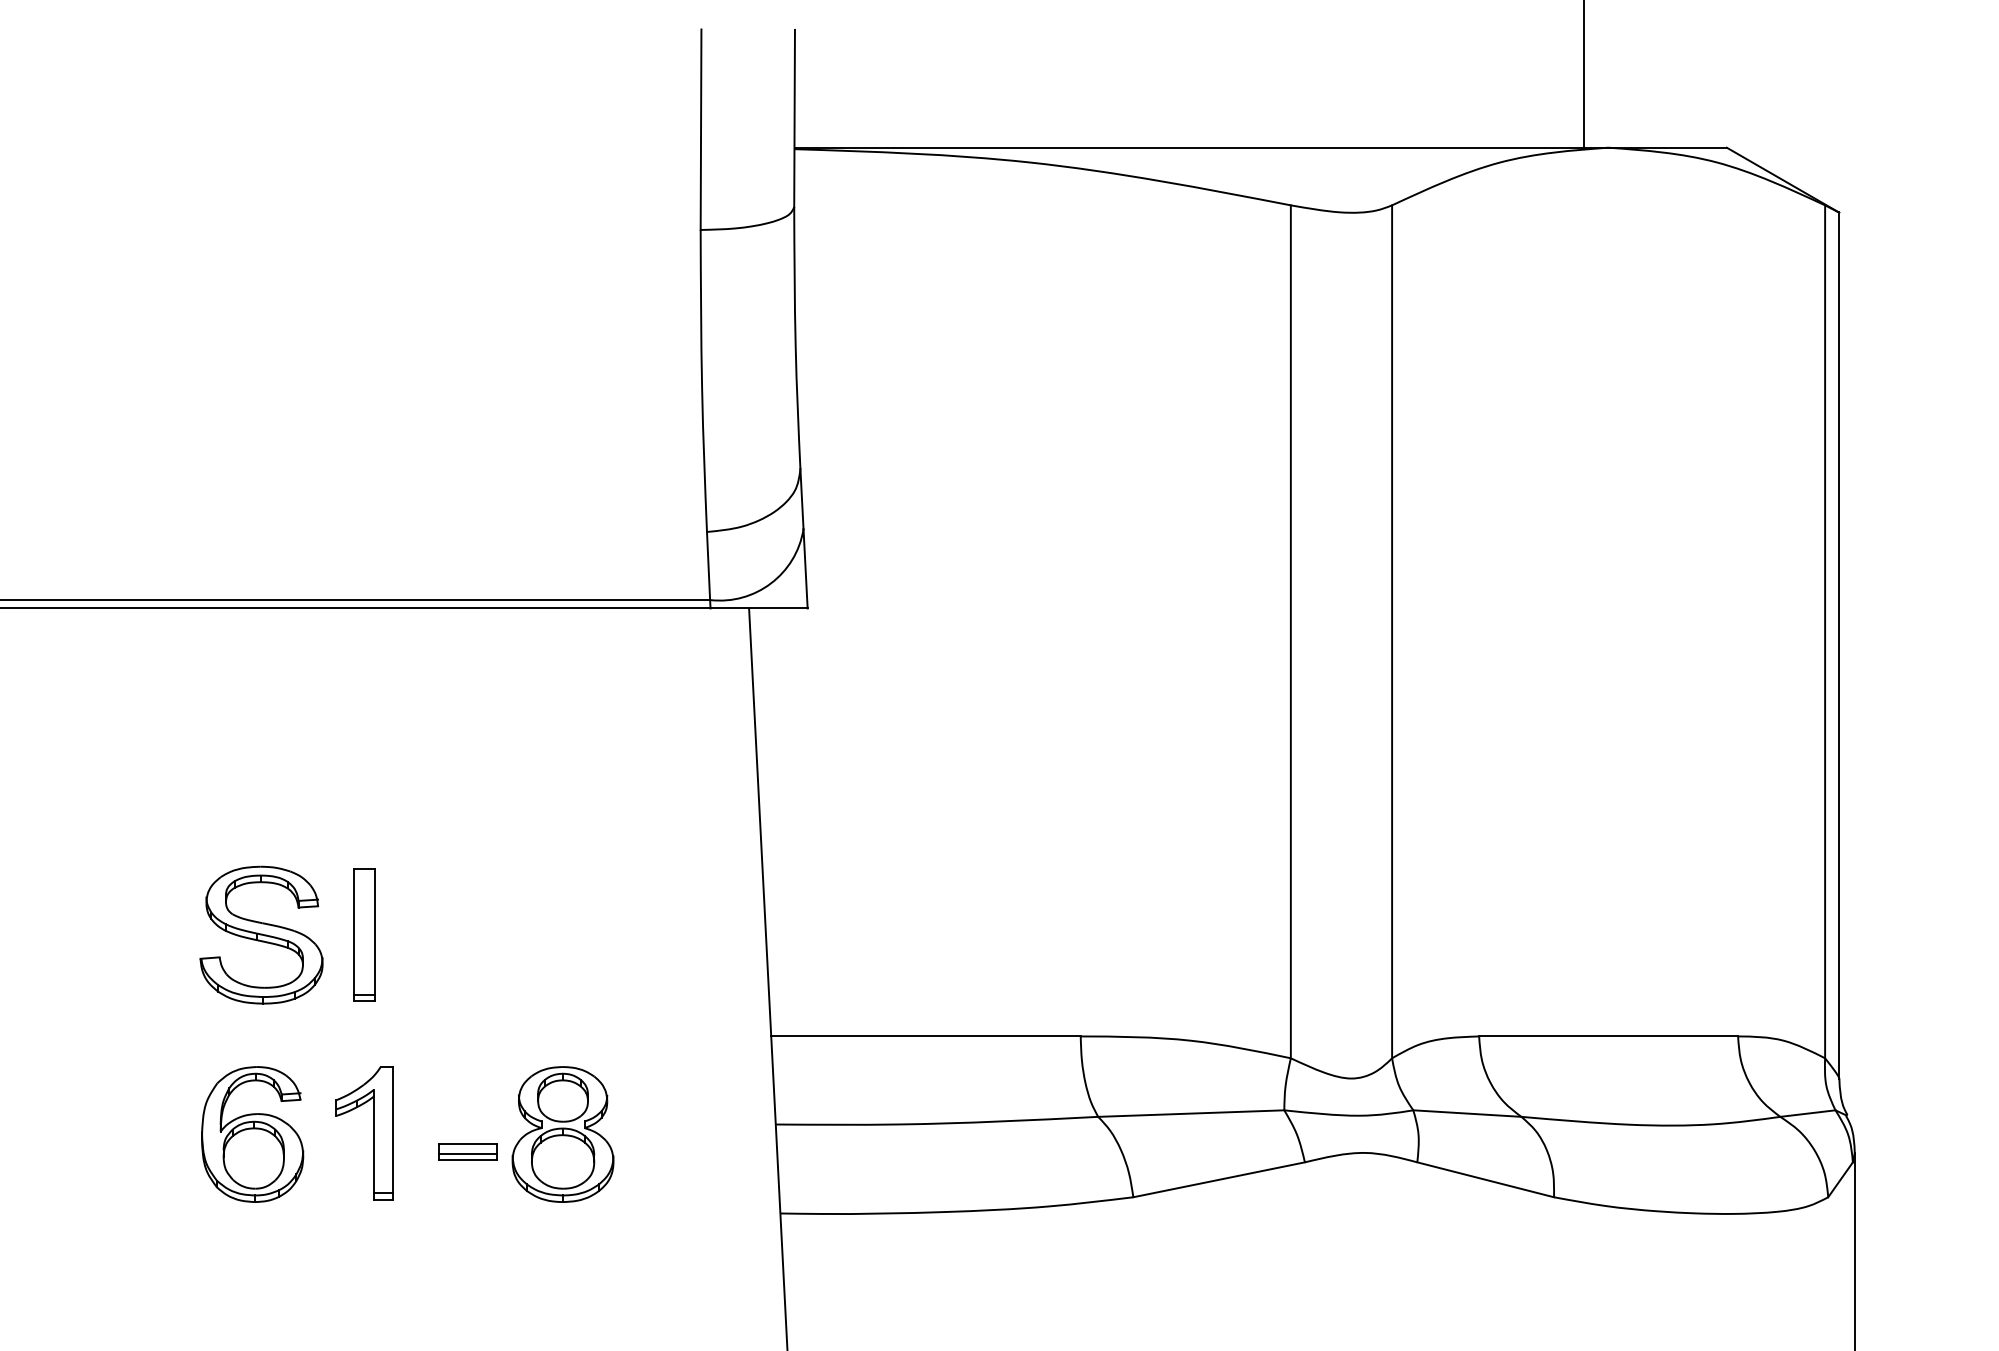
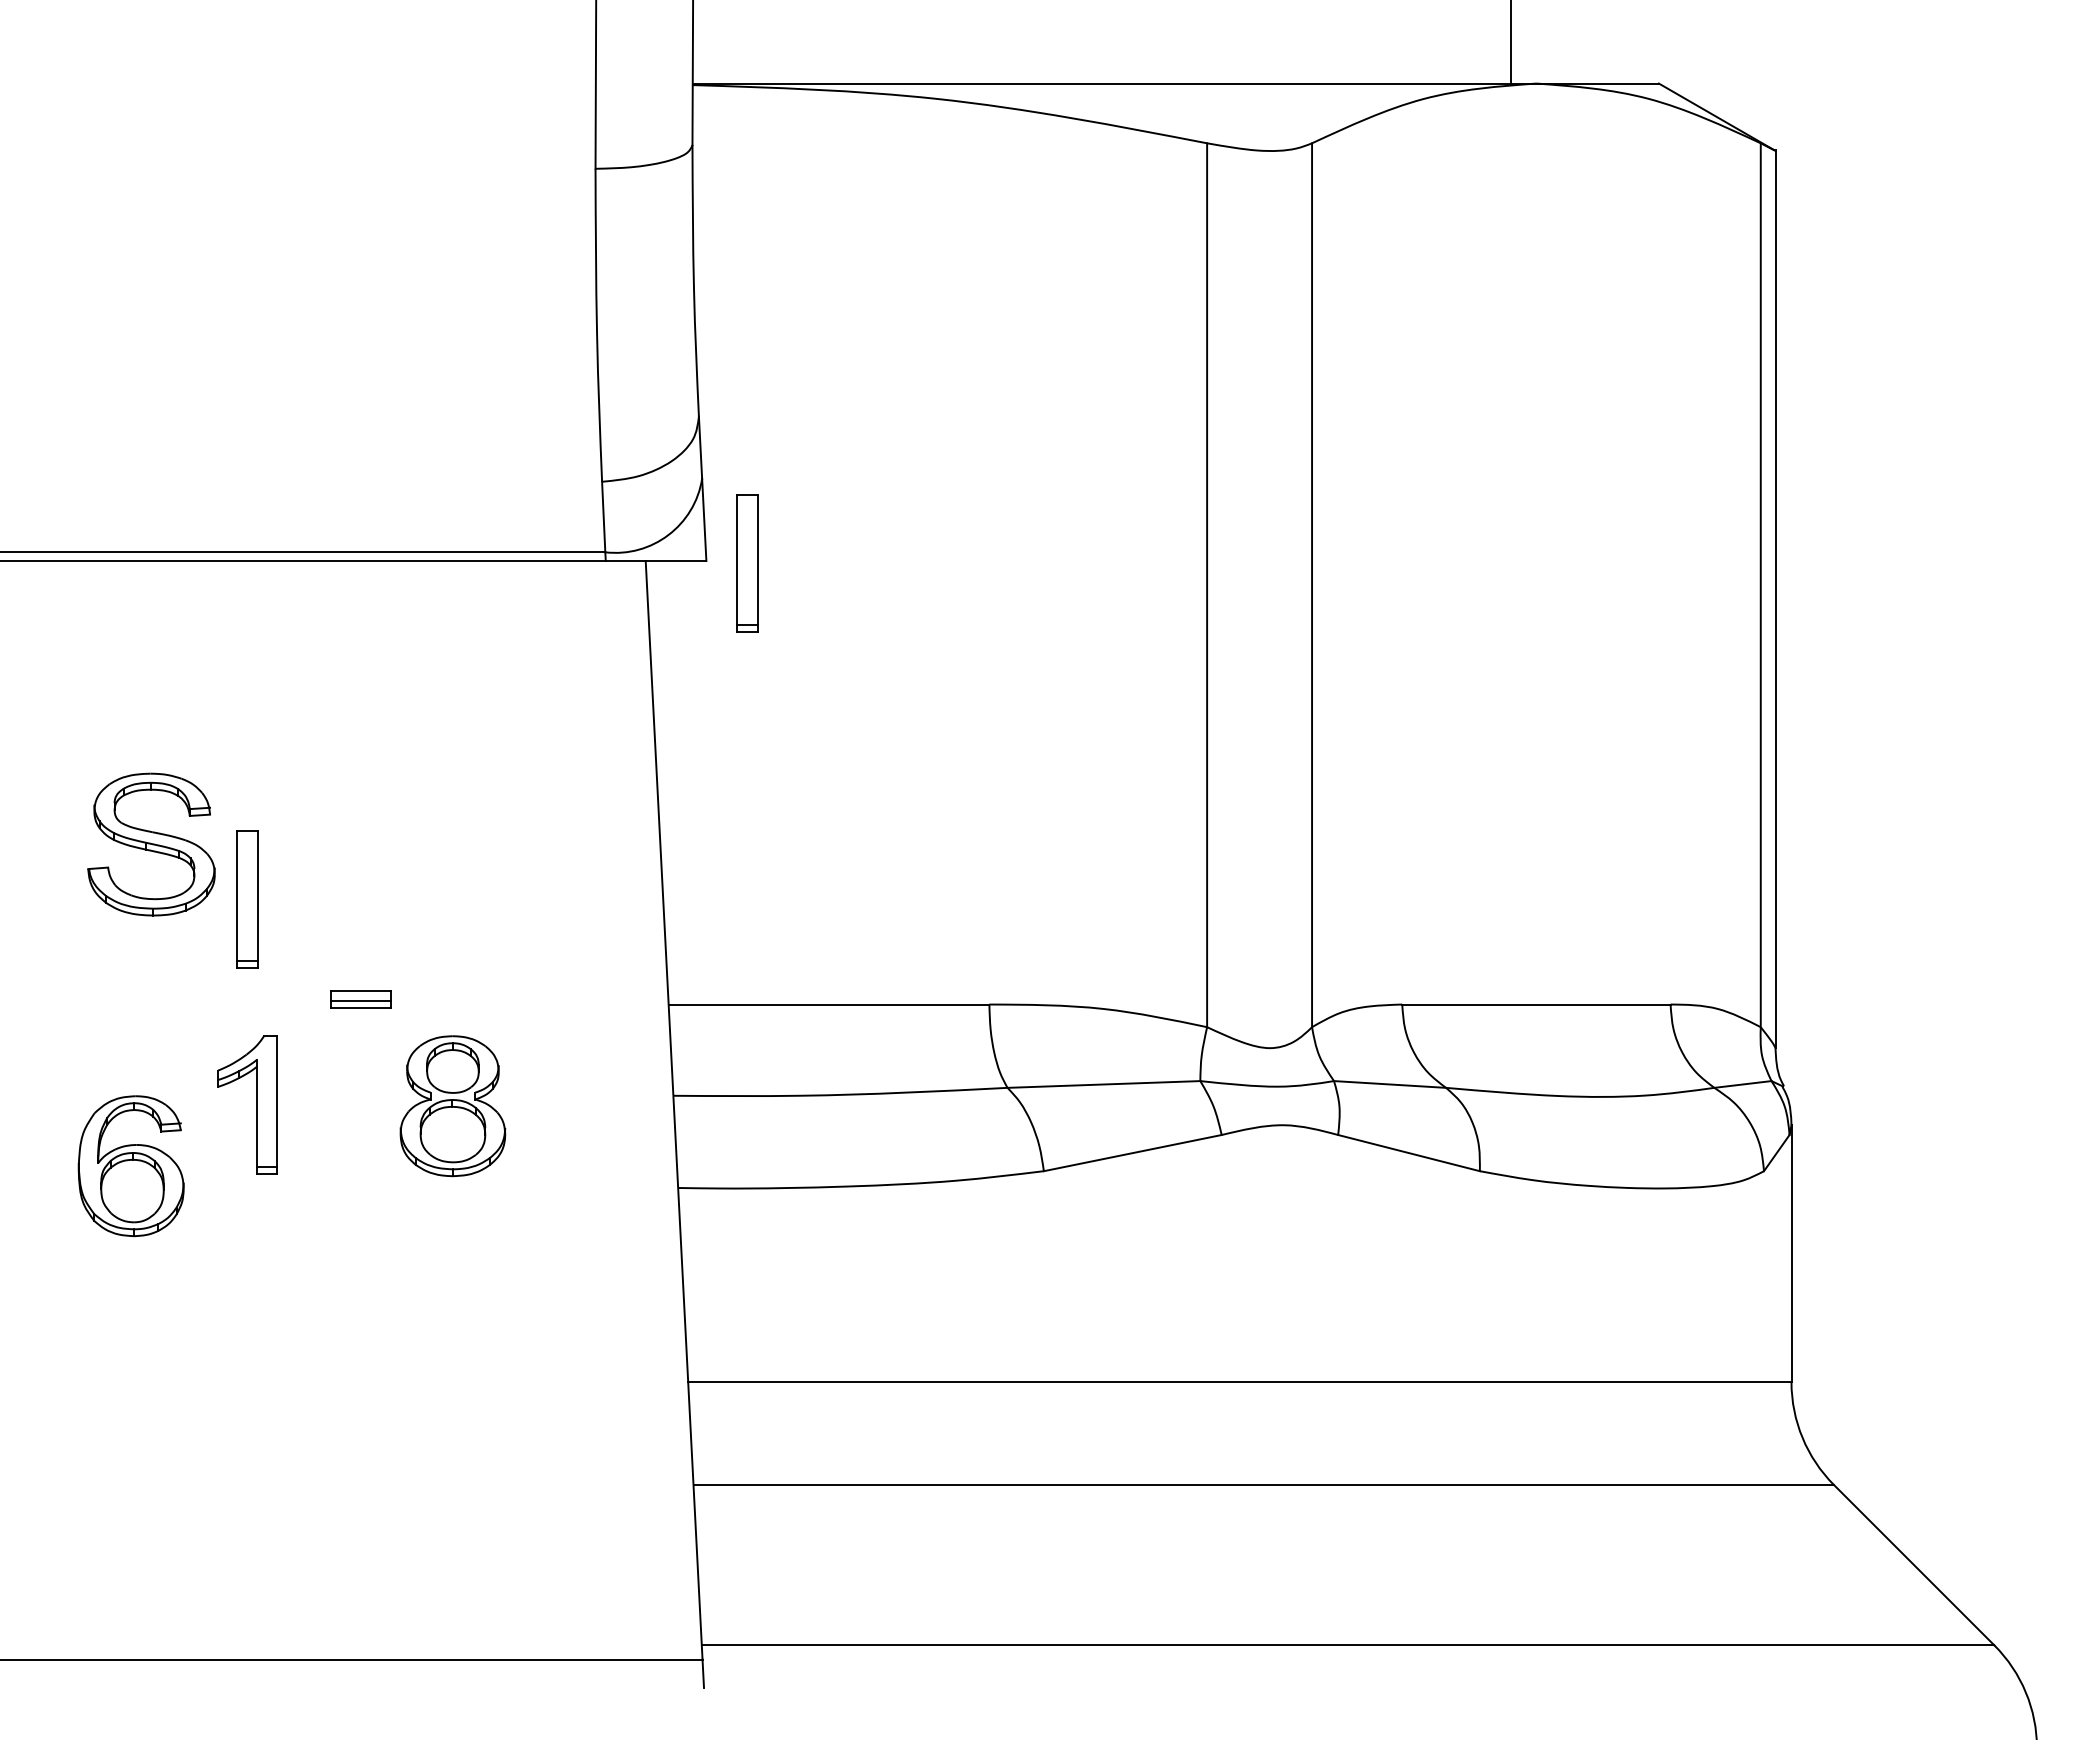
part: (847, 610) -> (747, 563), added
part: (261, 935) -> (151, 844), moved
part: (251, 1134) -> (130, 1166), moved
part: (468, 1152) -> (360, 999), moved

